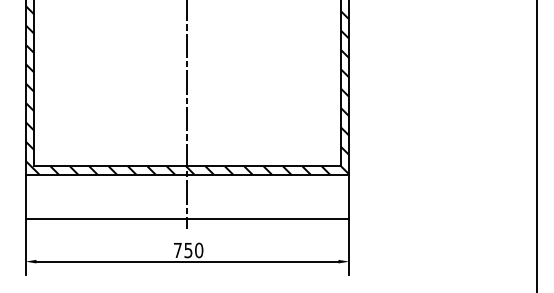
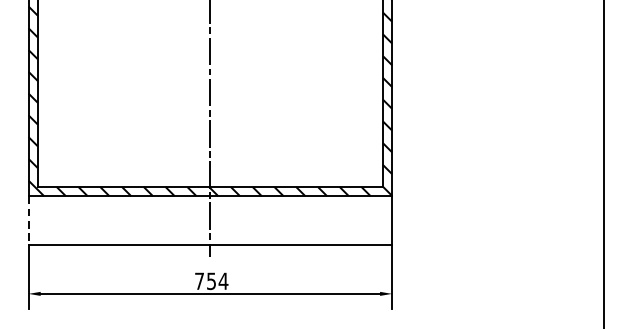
line: (25, 196) -> (28, 220), solid -> dashed
text: (198, 250) -> (222, 281), 750 -> 754

